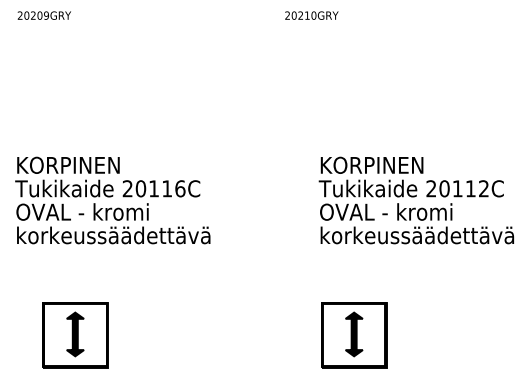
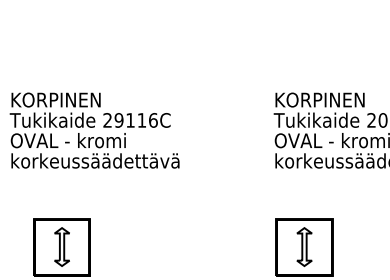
text: (140, 188) -> (118, 120), 20116C -> 29116C
fill: (75, 334) -> (62, 247), removed
fill: (353, 334) -> (303, 247), removed

